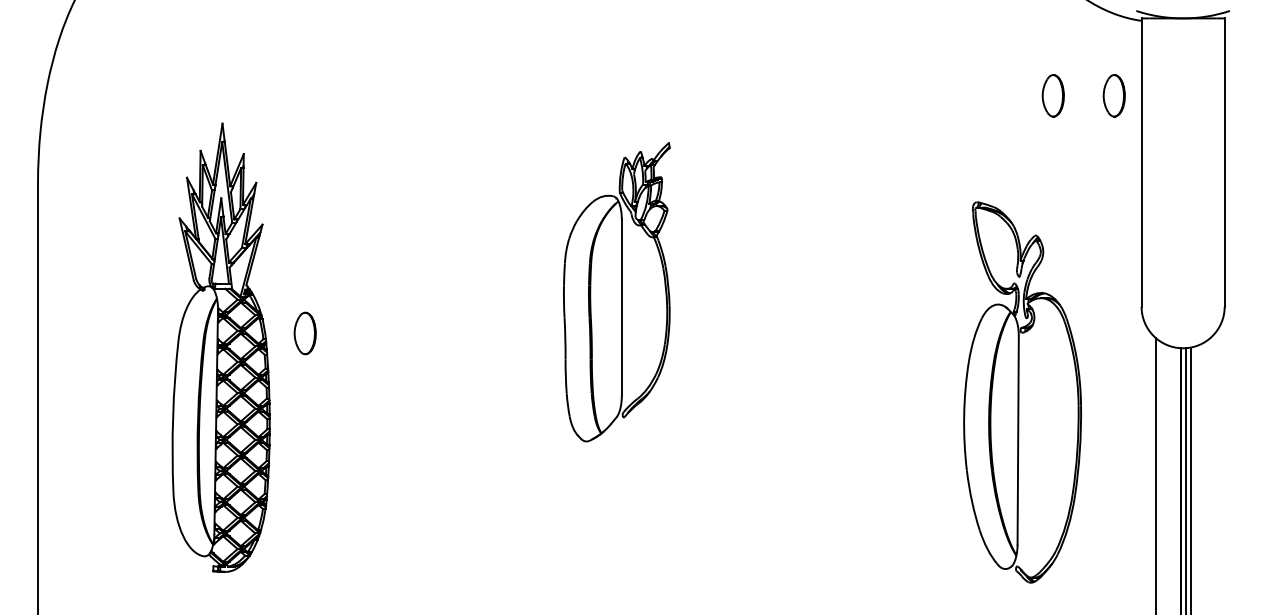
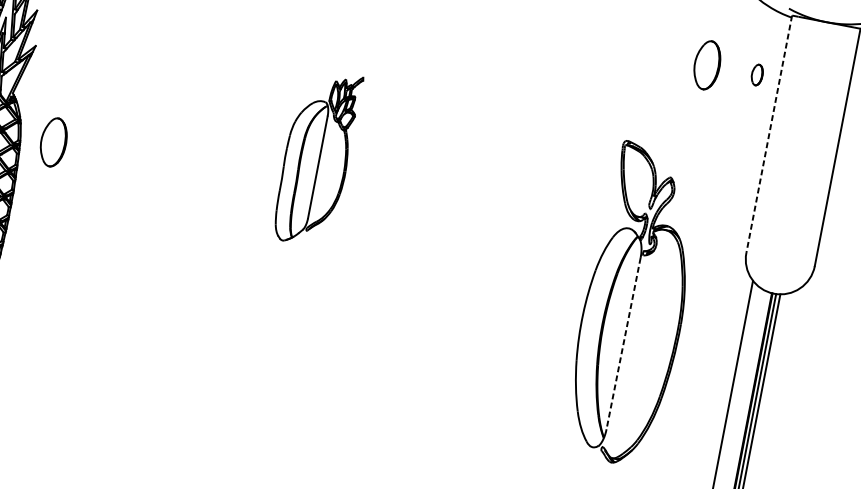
part: (1052, 95) -> (706, 64), size x1.4
part: (1113, 95) -> (756, 74), size x0.6
line: (1141, 163) -> (769, 135), solid -> dashed
part: (616, 292) -> (316, 157), size x0.7
part: (304, 333) -> (53, 142), size x1.4
line: (1018, 441) -> (623, 344), solid -> dashed

